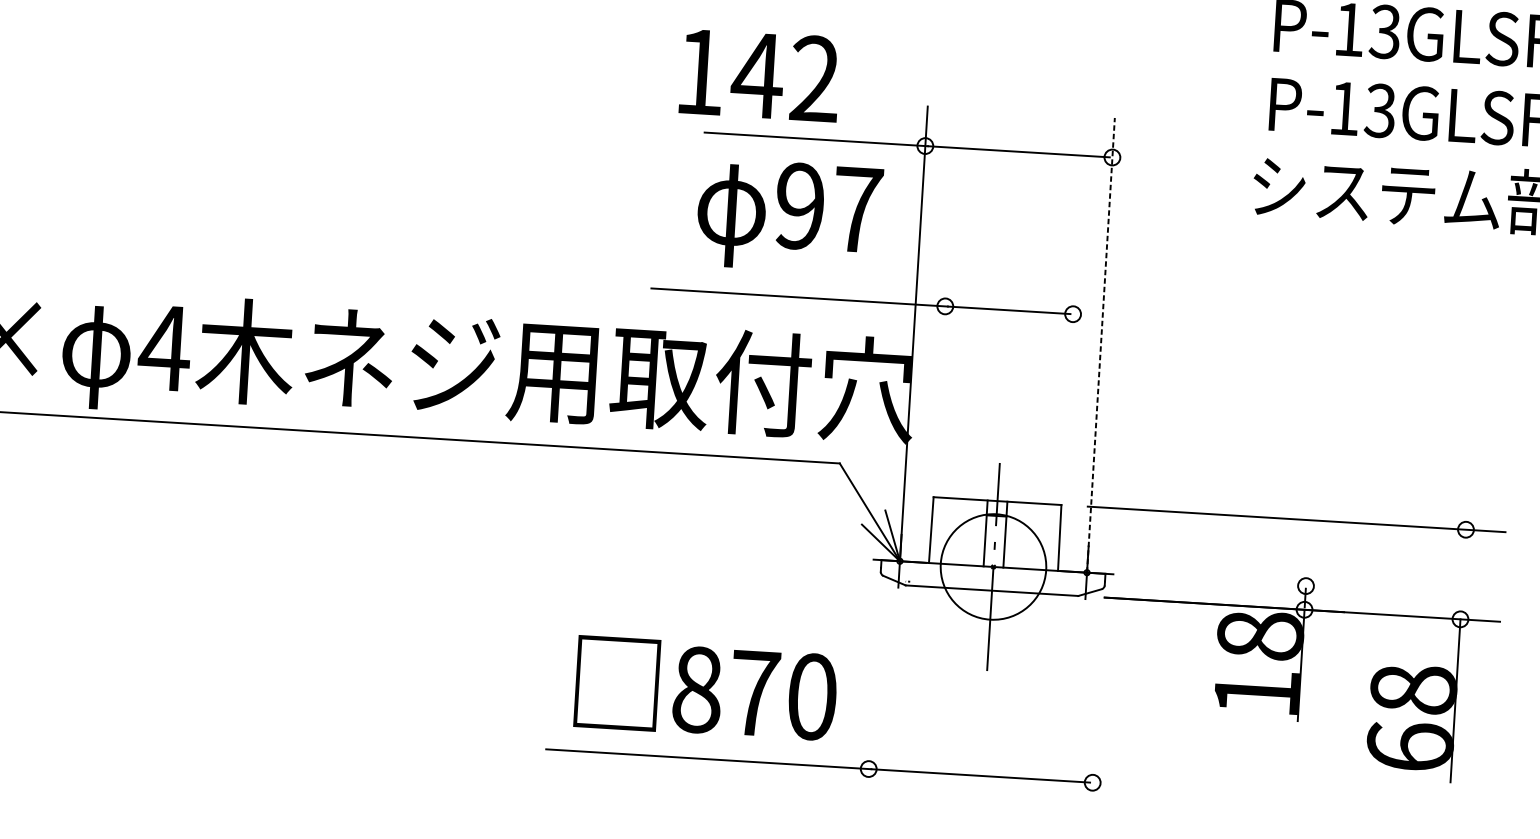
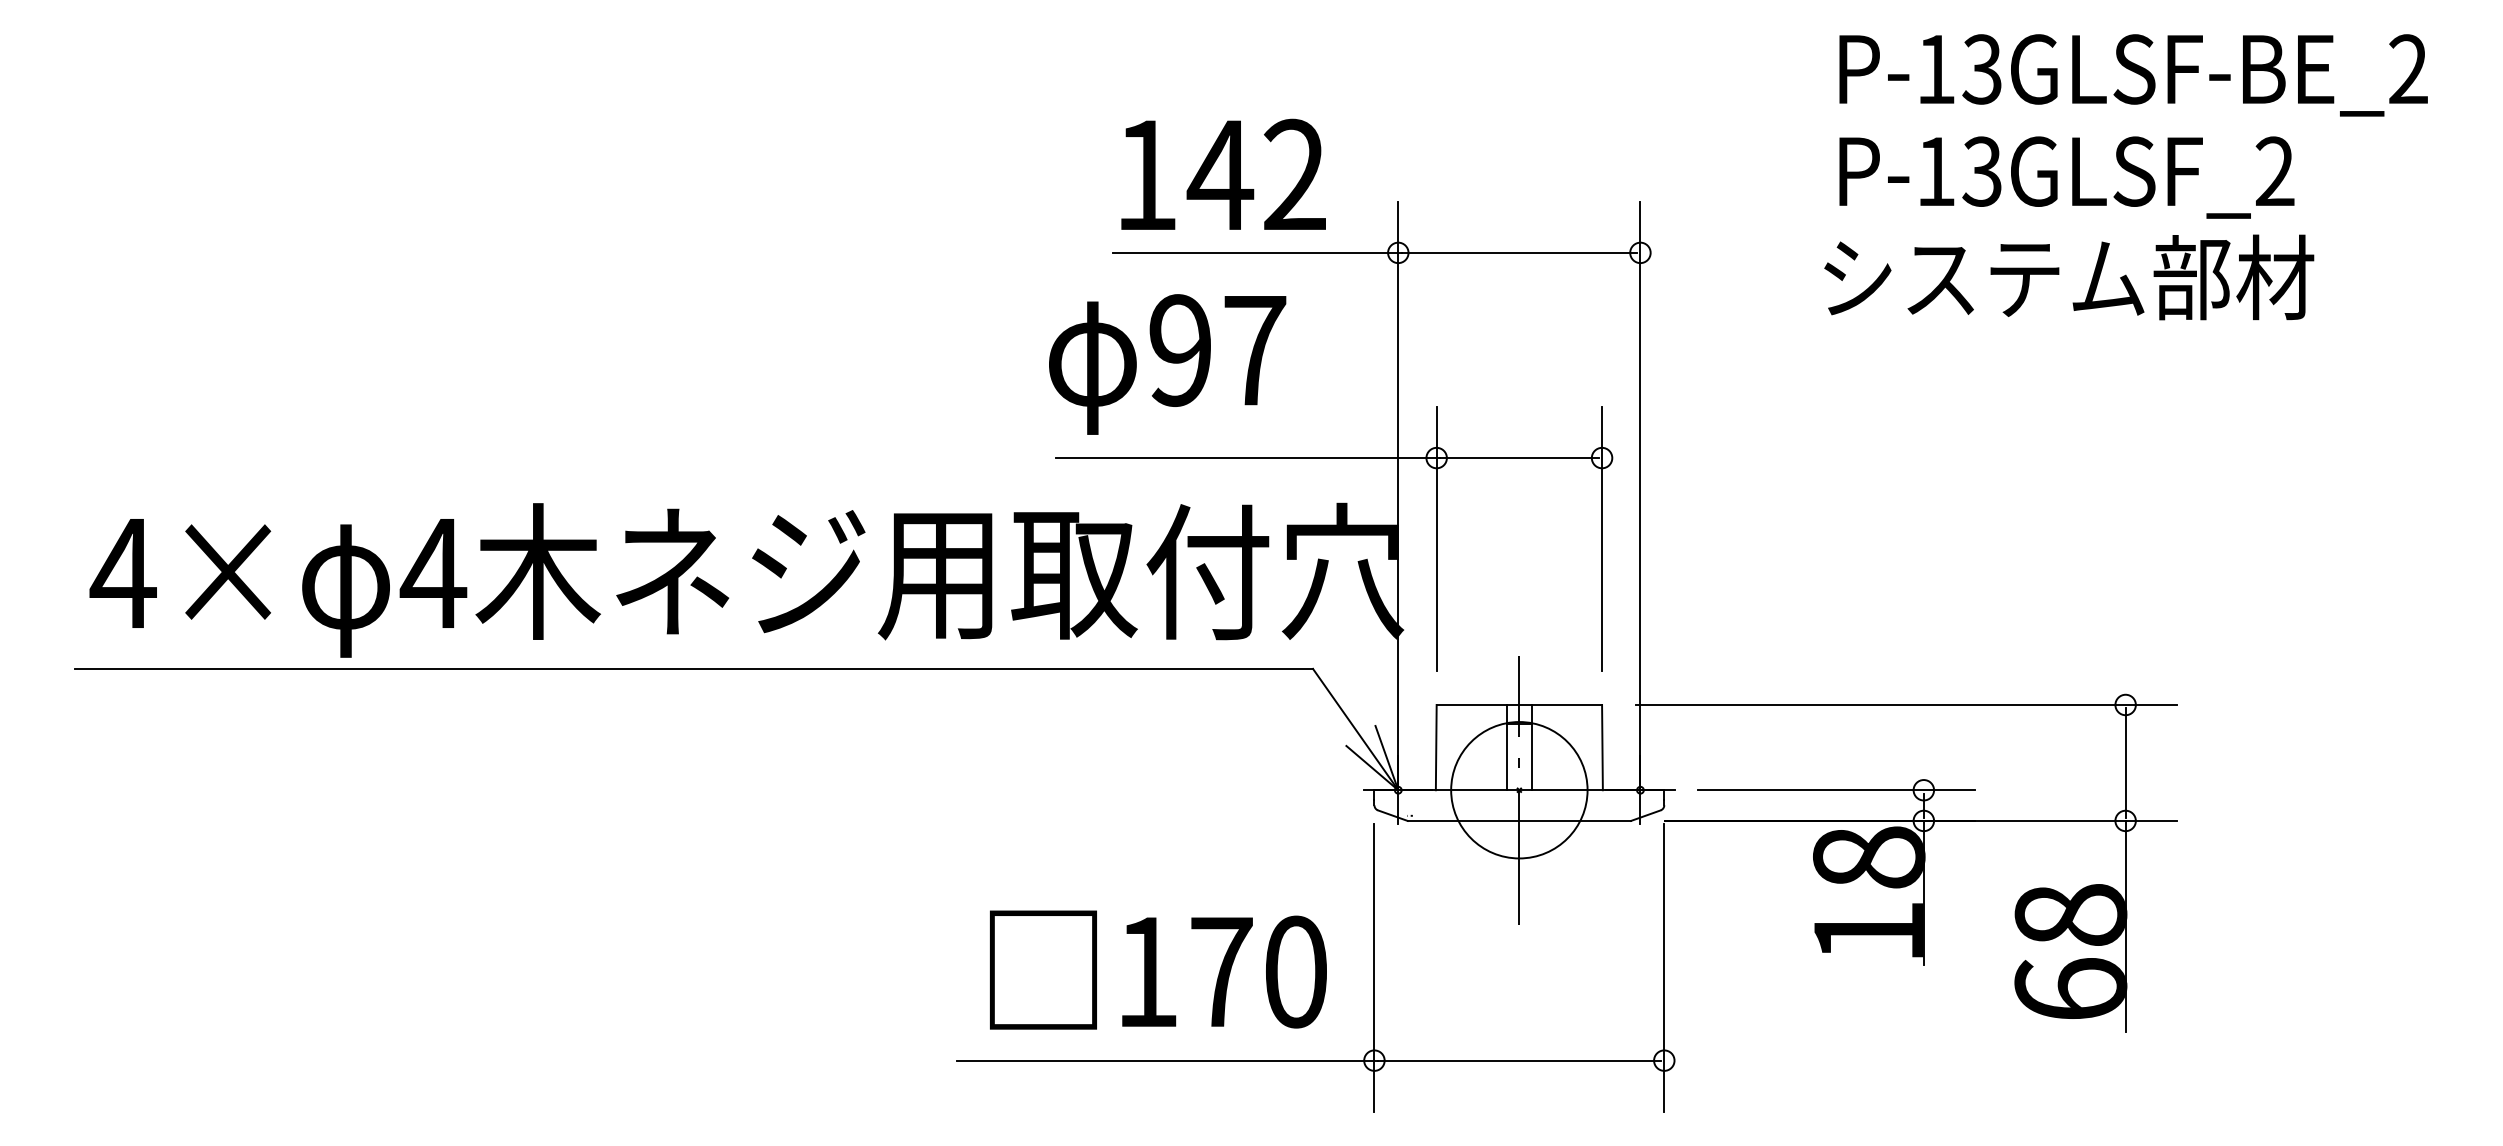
text: (760, 74) -> (1223, 173), moved
text: (789, 216) -> (1167, 364), moved
line: (1101, 344) -> (1640, 495), dashed -> solid
line: (941, 368) -> (1436, 538), added
line: (1069, 376) -> (1602, 538), added
line: (1463, 574) -> (2125, 762), added
line: (1238, 582) -> (1836, 790), added
text: (697, 690) -> (1147, 972), 870 -> 170
line: (873, 697) -> (1374, 967), added
line: (1097, 710) -> (1664, 967), added

